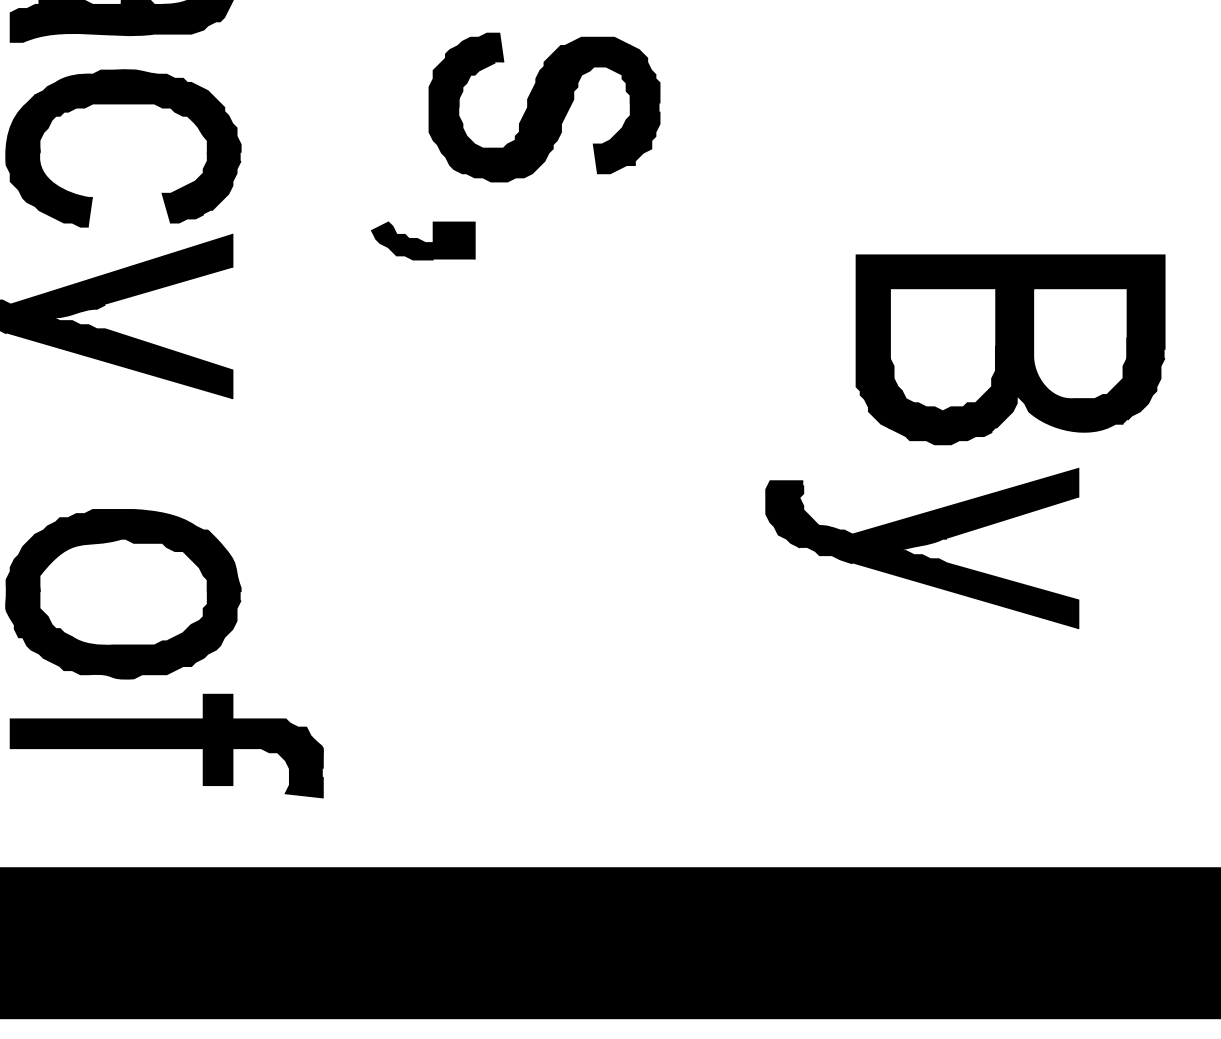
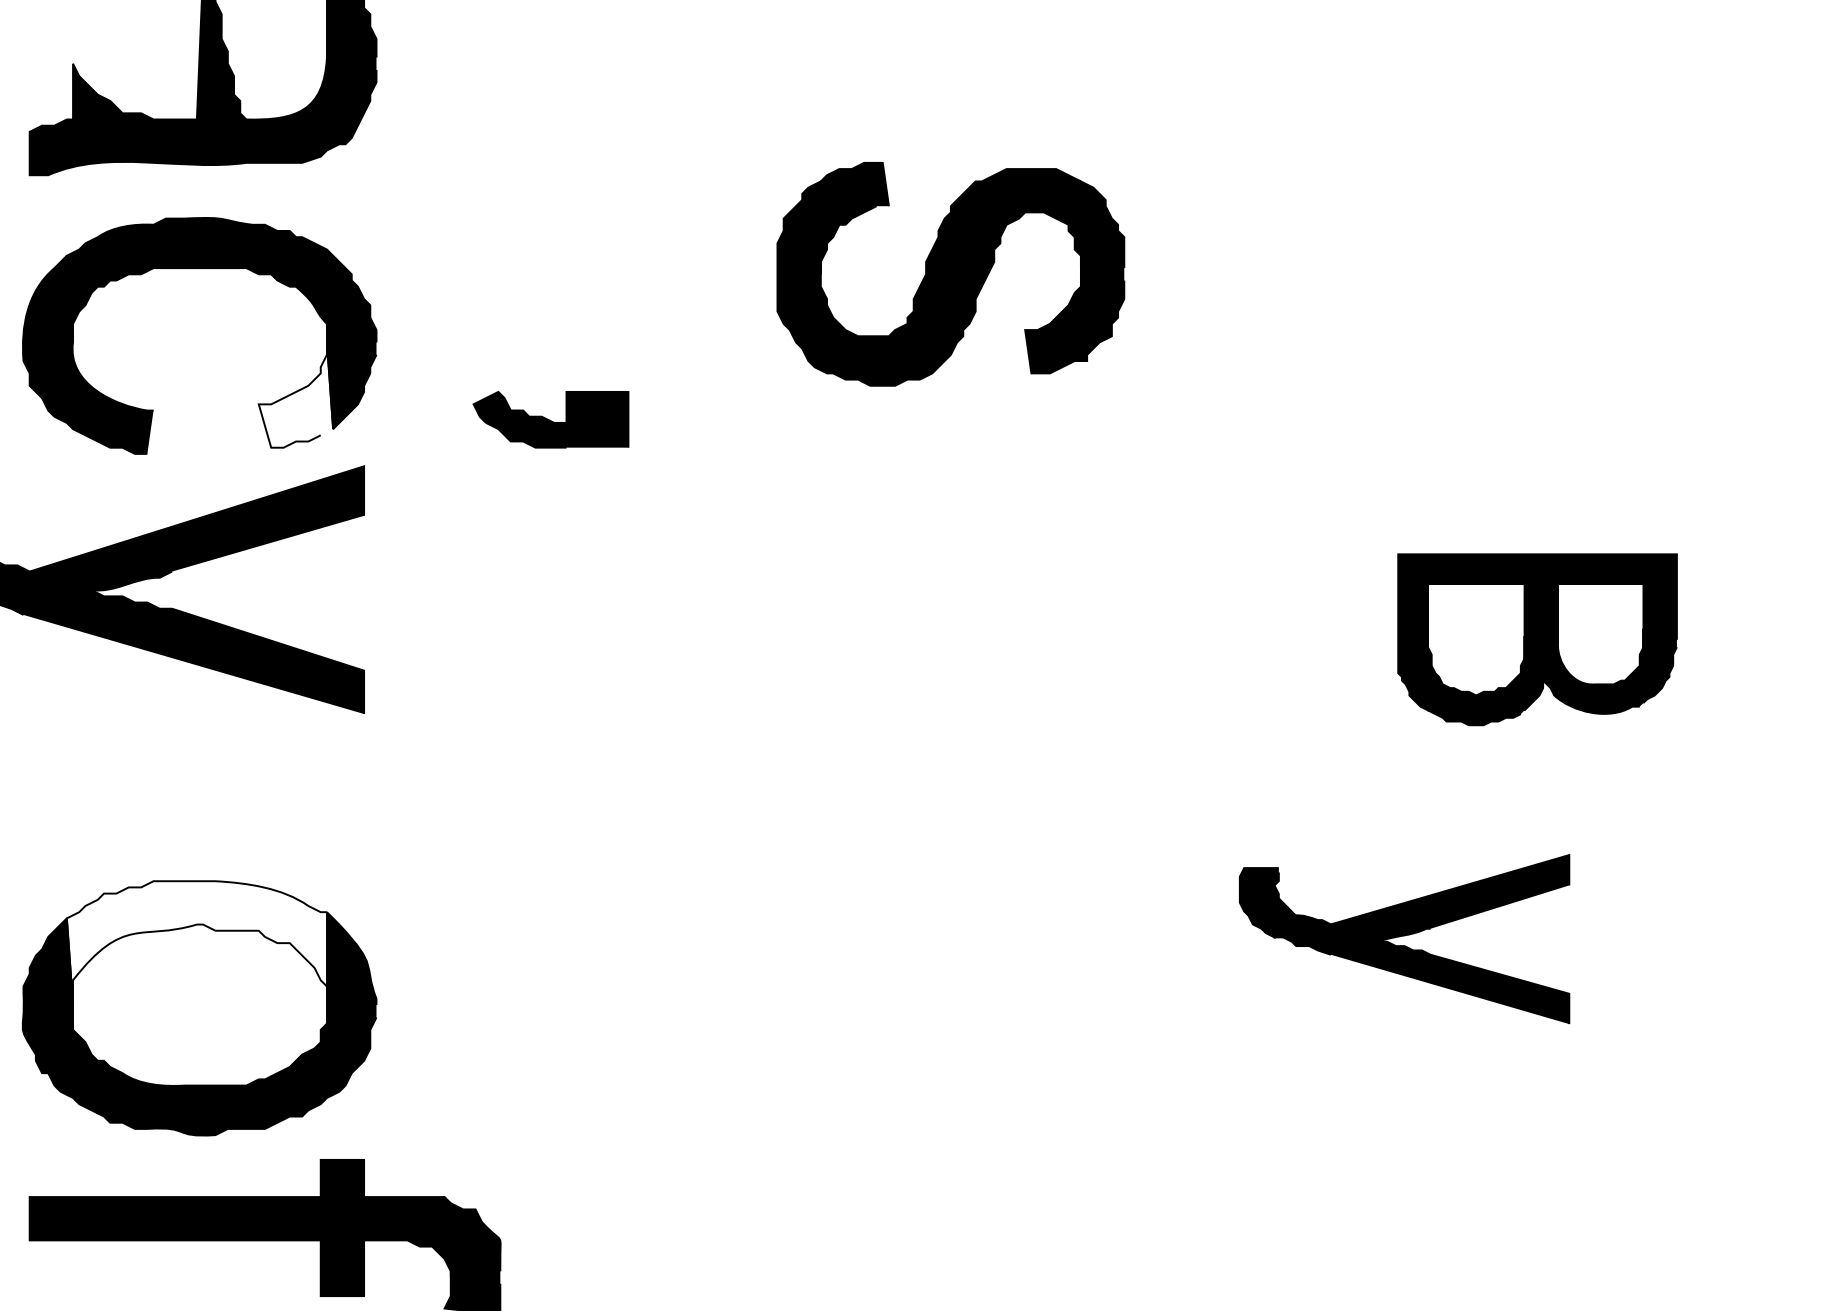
part: (544, 107) -> (950, 274), moved
fill: (186, 187) -> (294, 394), removed
part: (423, 240) -> (551, 418), moved
part: (1010, 349) -> (1537, 639), size x0.6
part: (922, 547) -> (1404, 937), size x0.7
fill: (121, 550) -> (196, 942), removed

